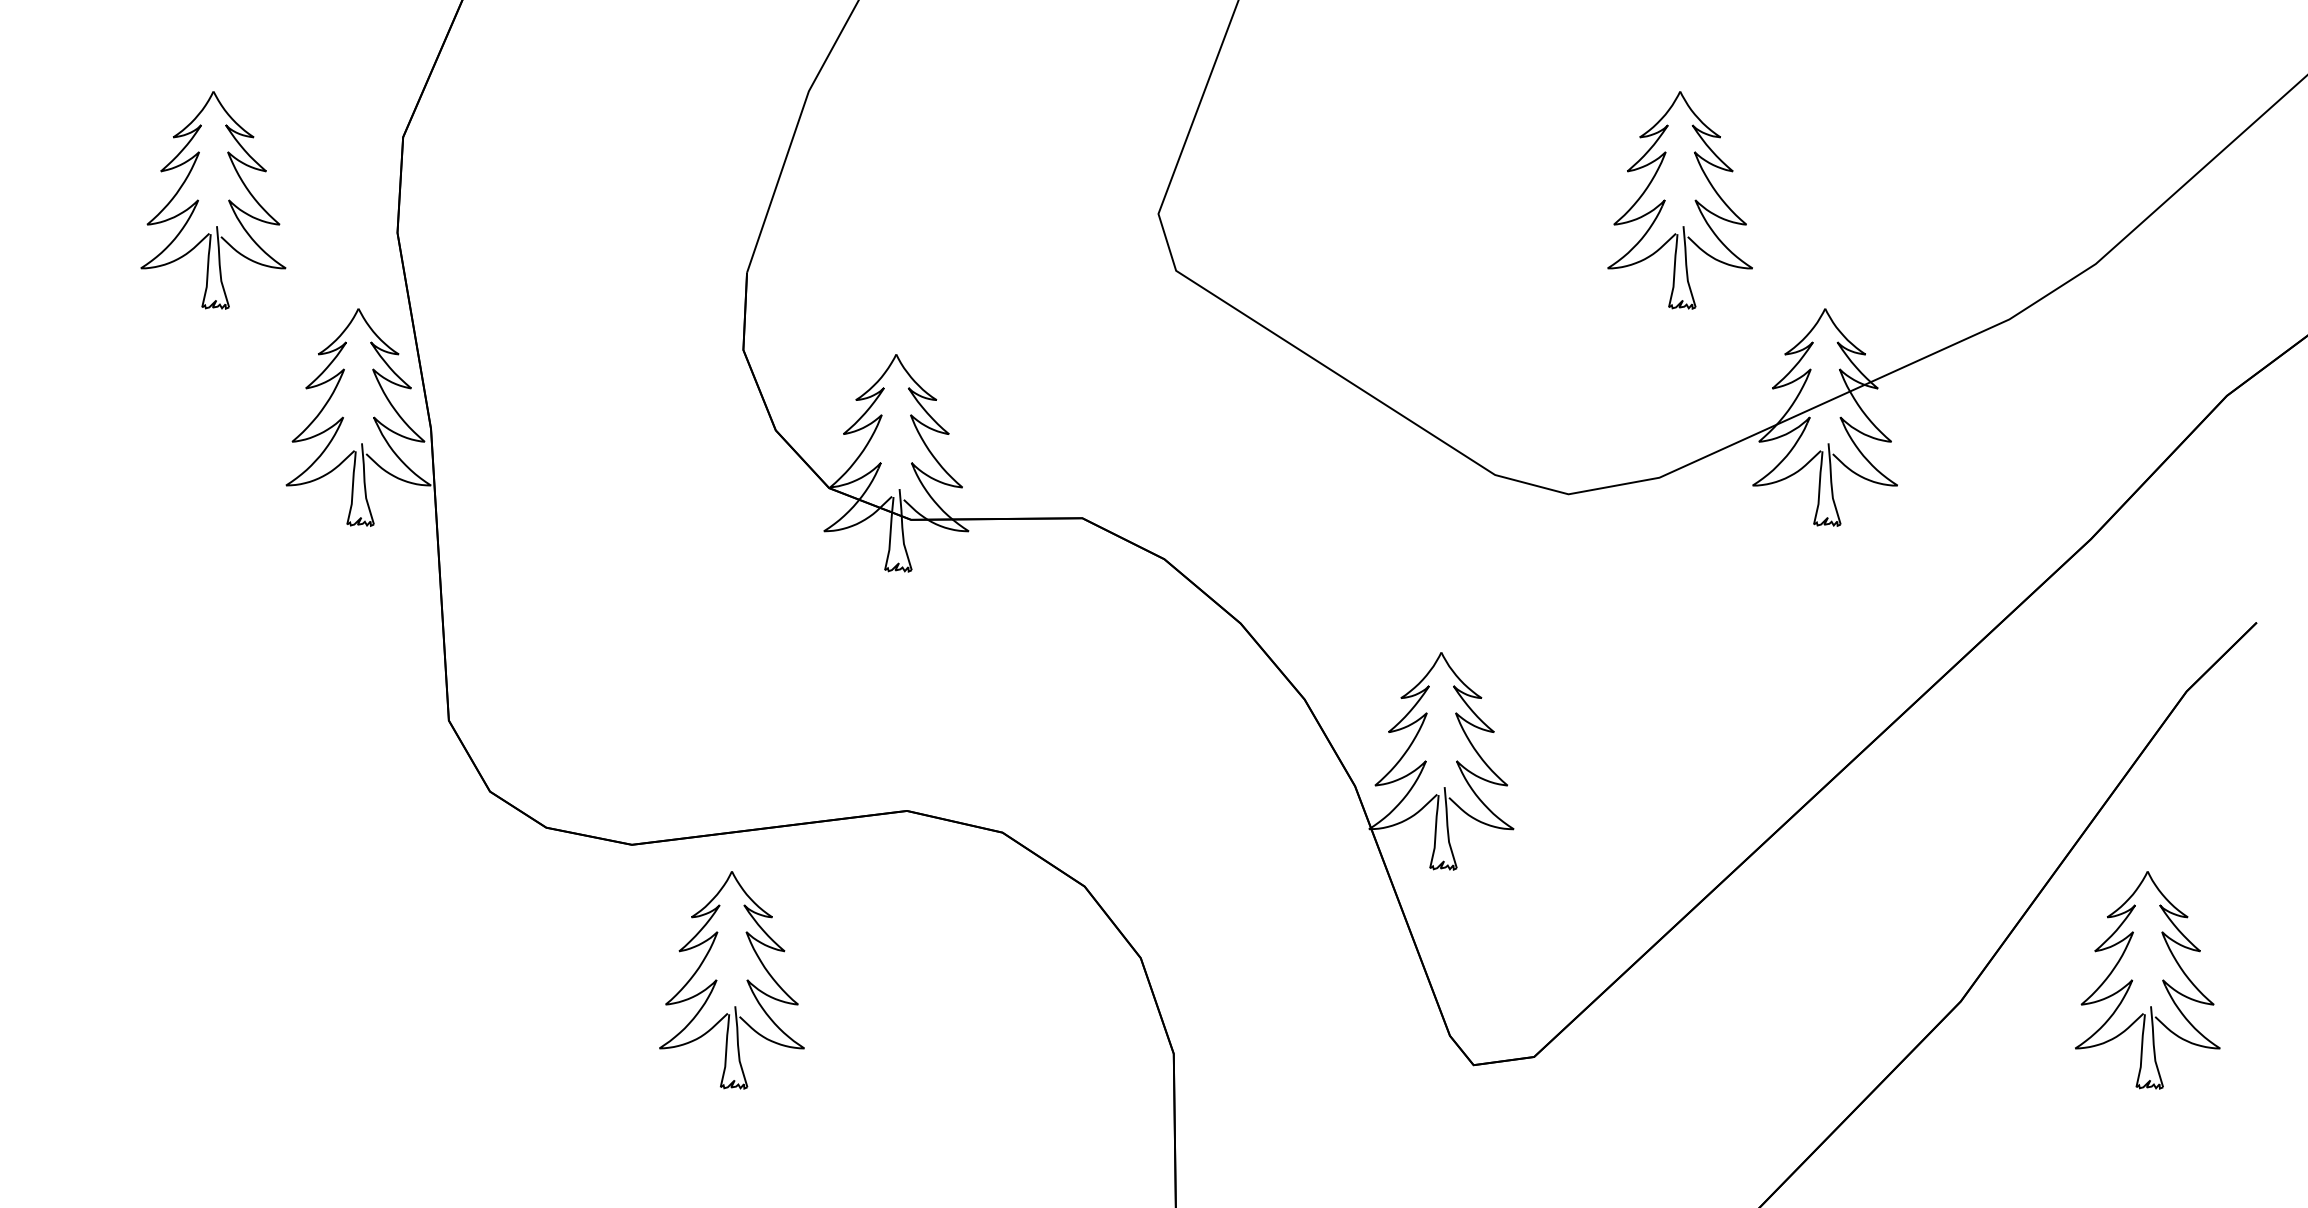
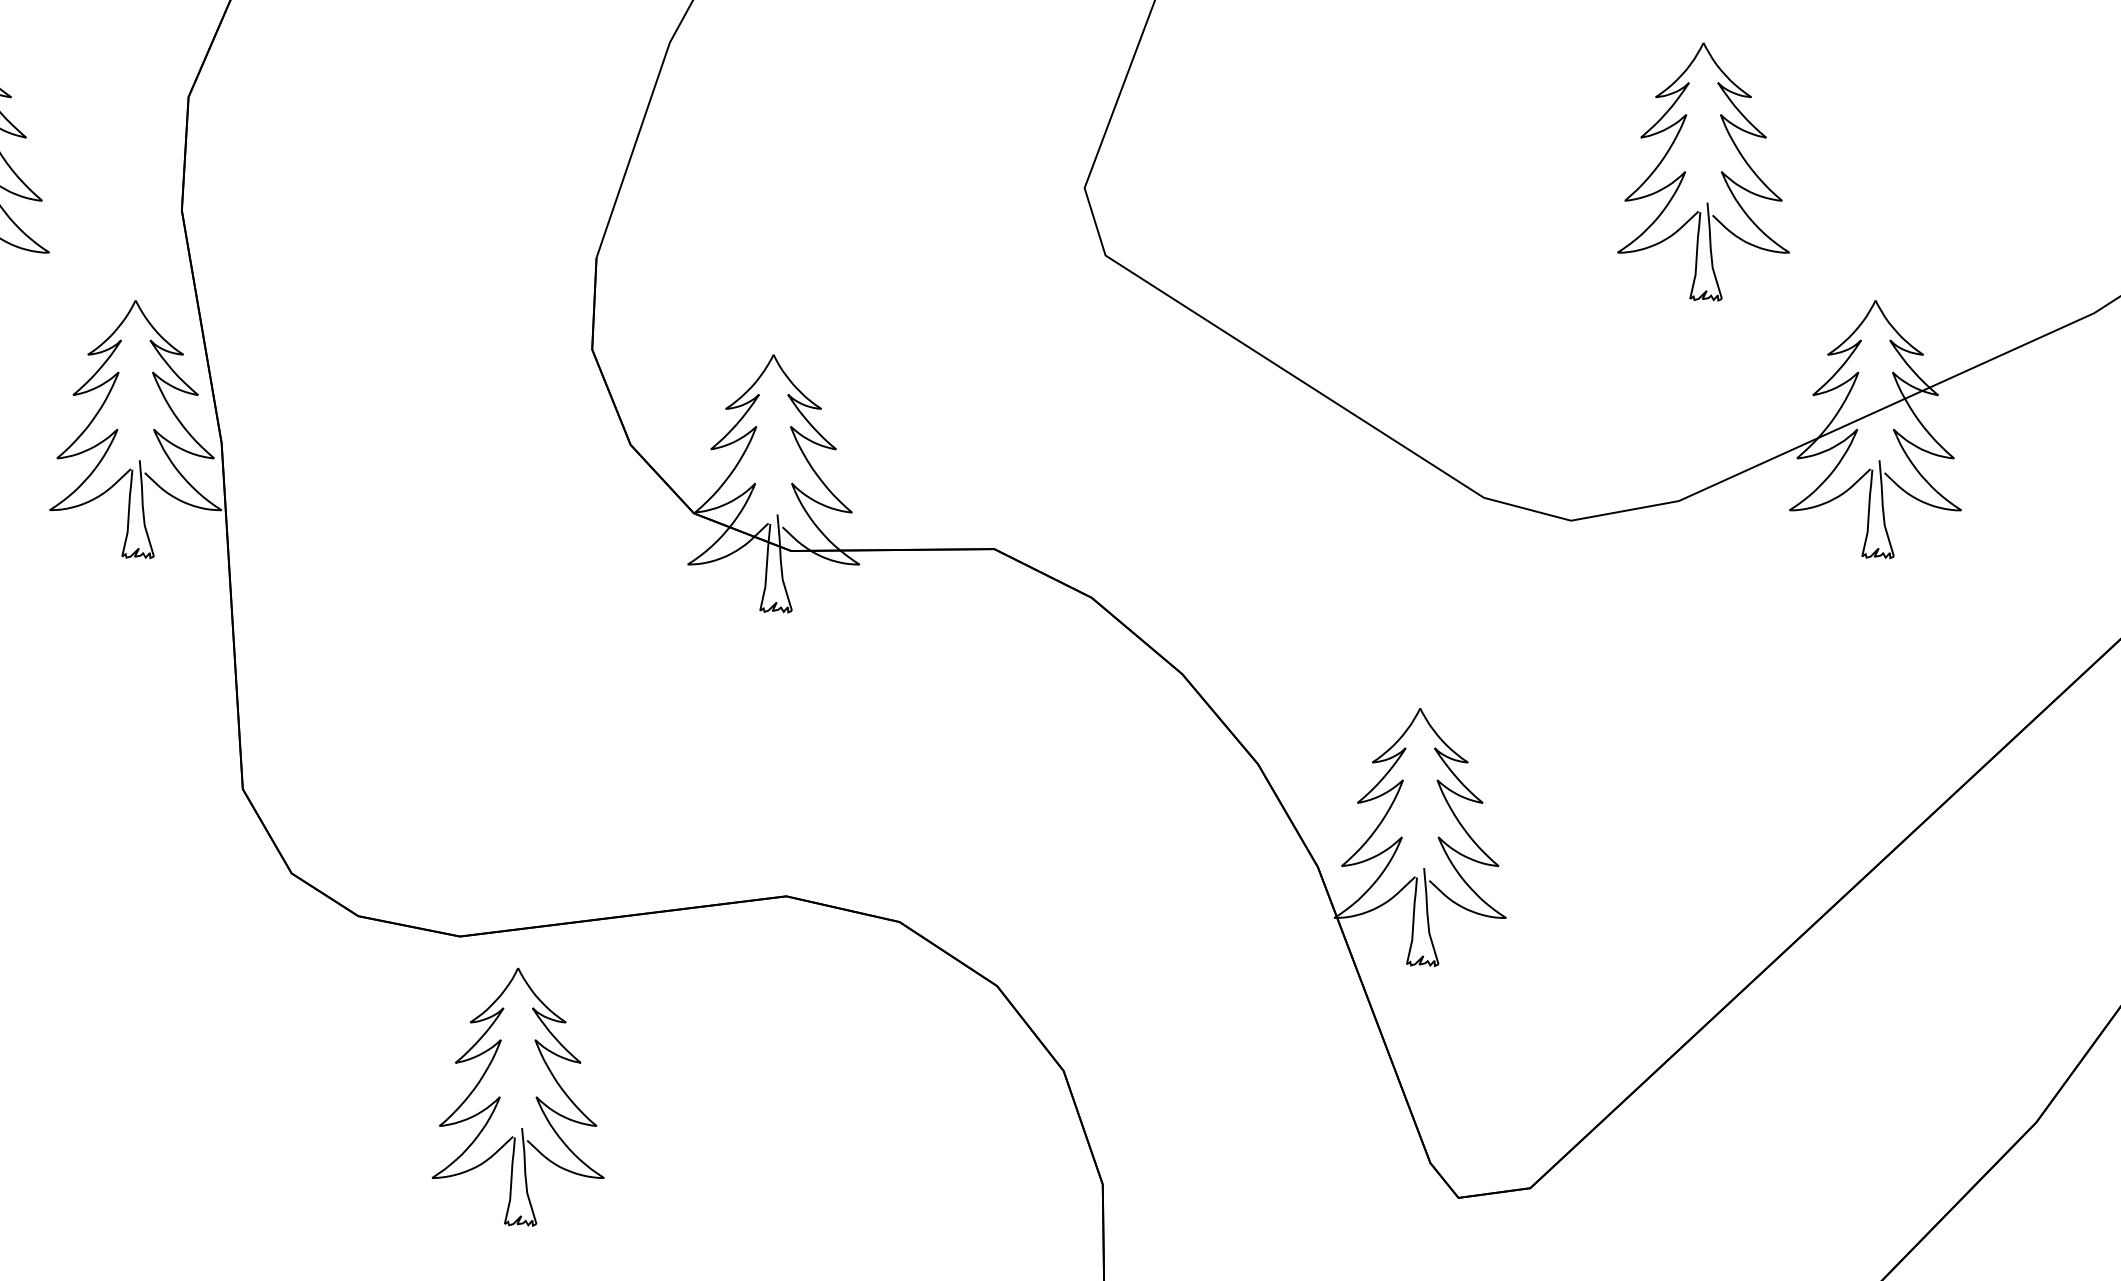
part: (717, 980) -> (500, 1097), moved

